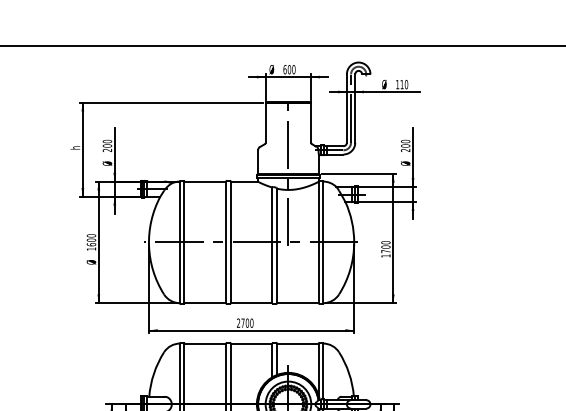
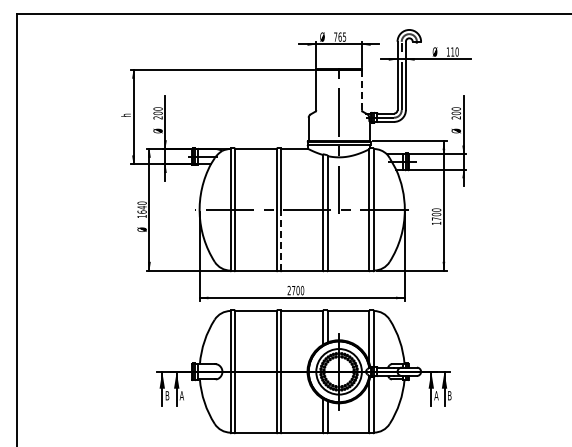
text: (289, 69) -> (340, 36), 600 -> 765
line: (310, 122) -> (361, 89), solid -> dashed
text: (90, 240) -> (141, 207), 1600 -> 1640
line: (230, 272) -> (281, 239), solid -> dashed

